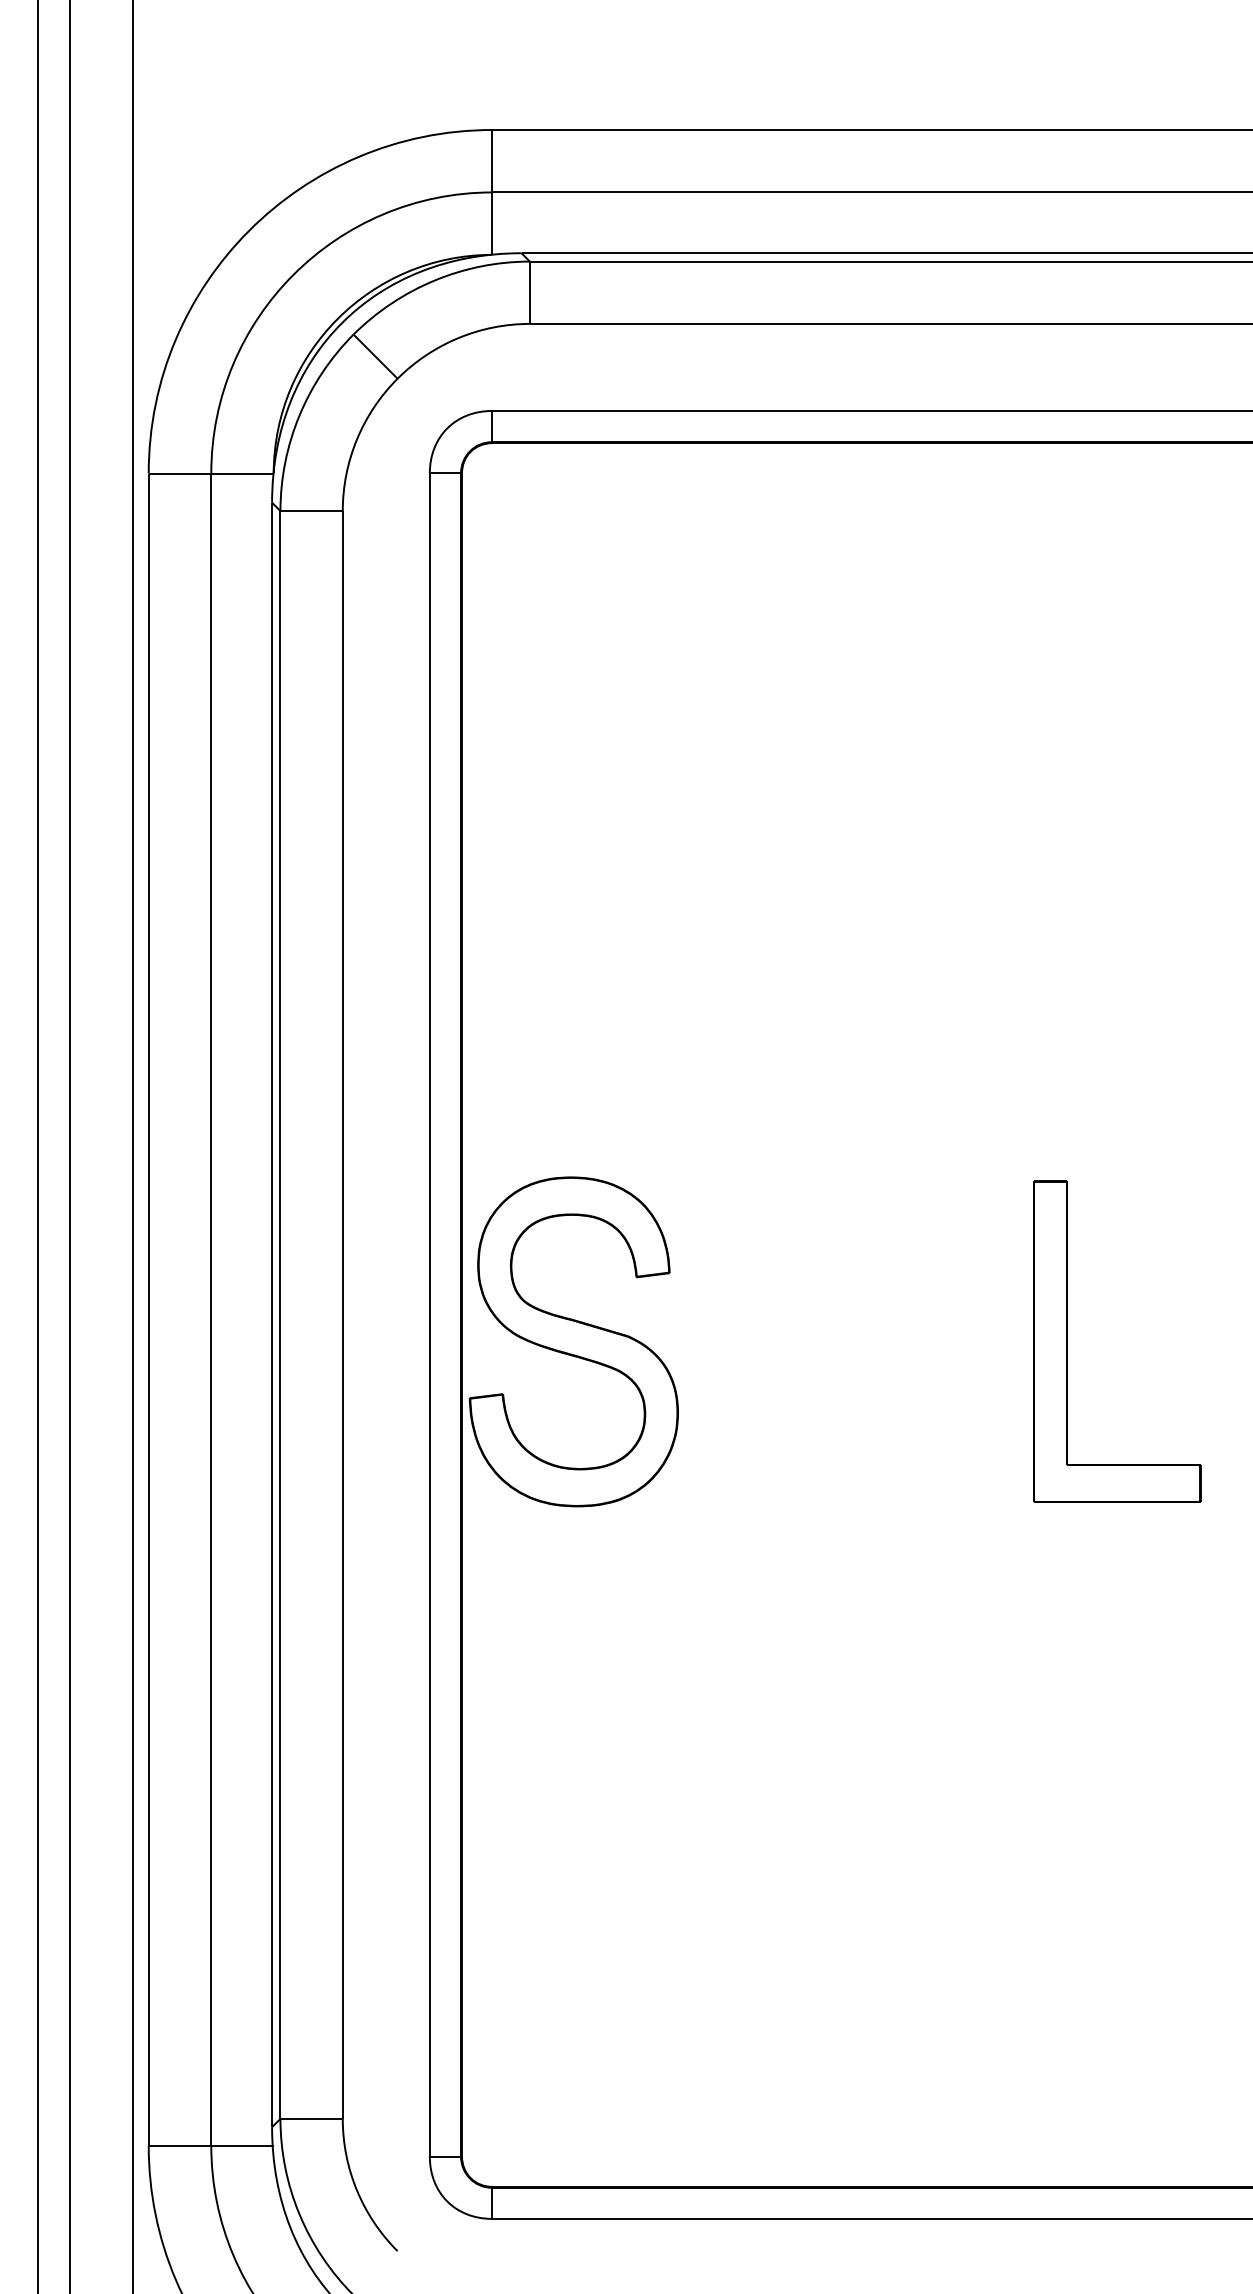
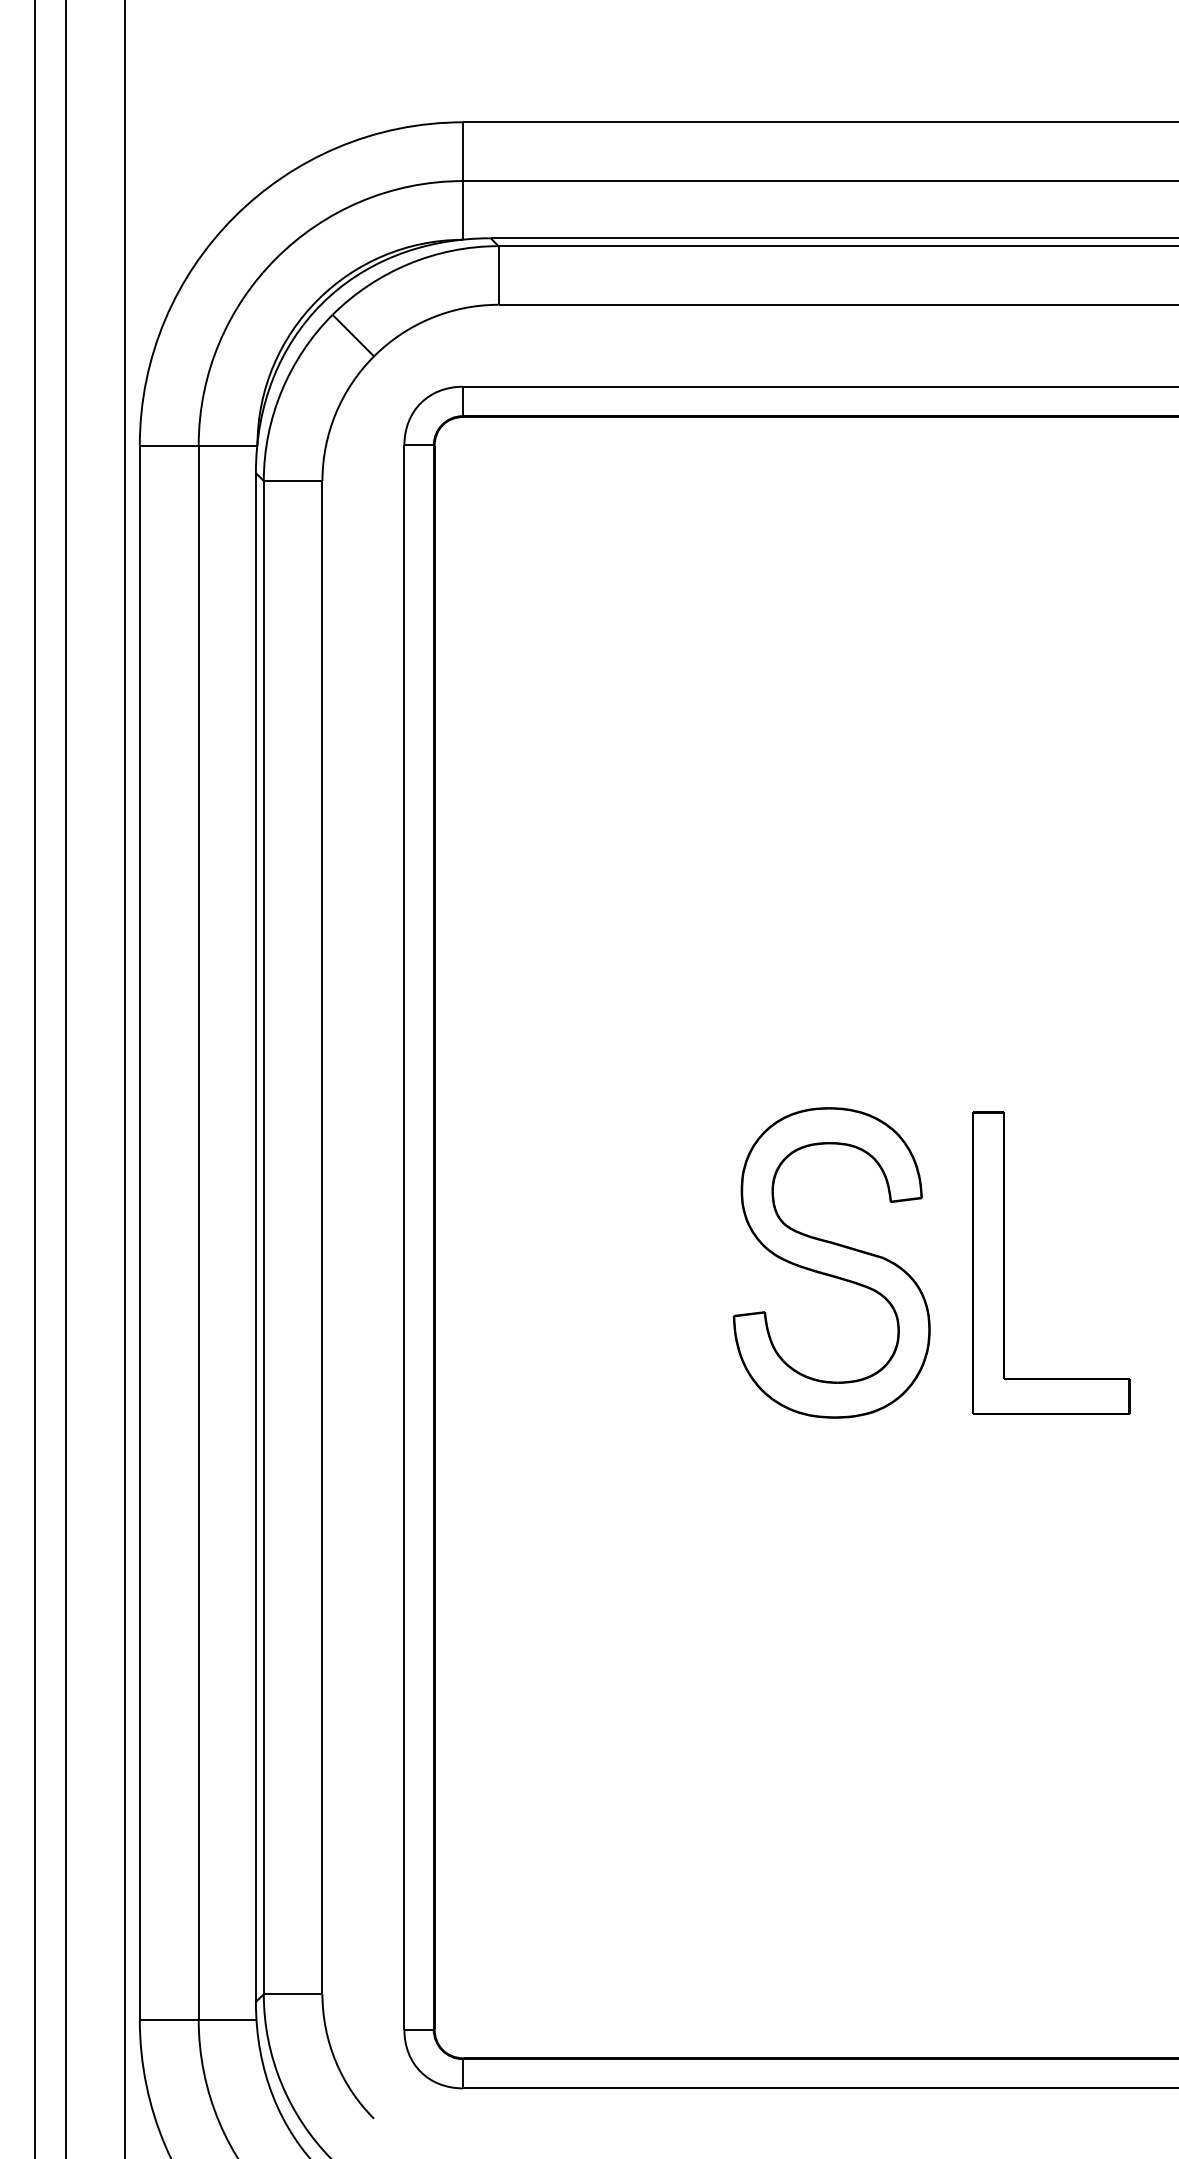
part: (573, 1341) -> (831, 1262), moved

